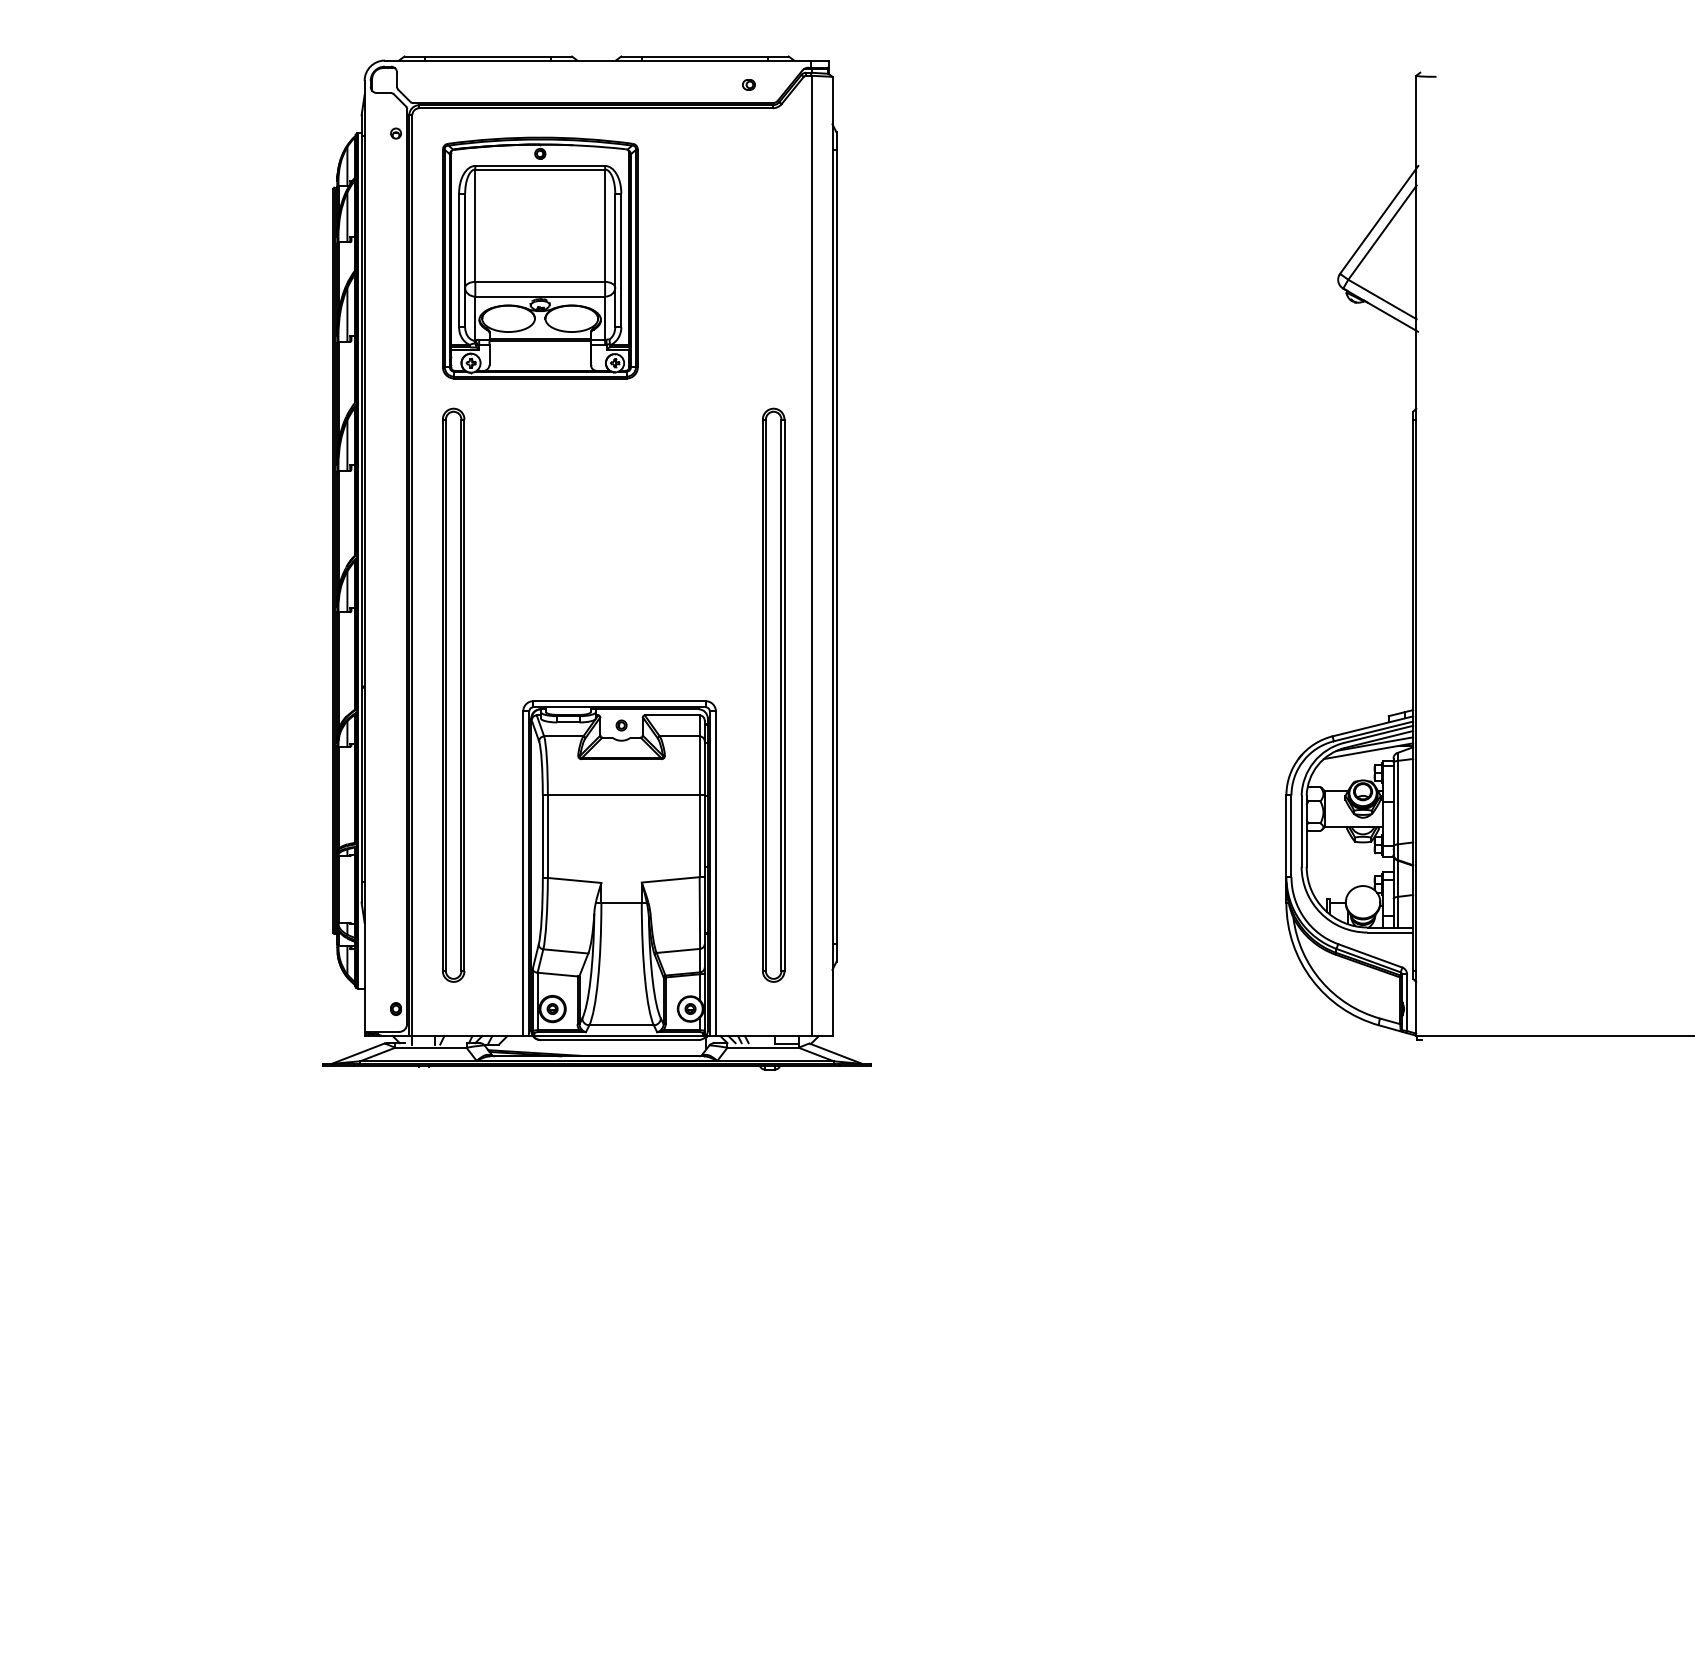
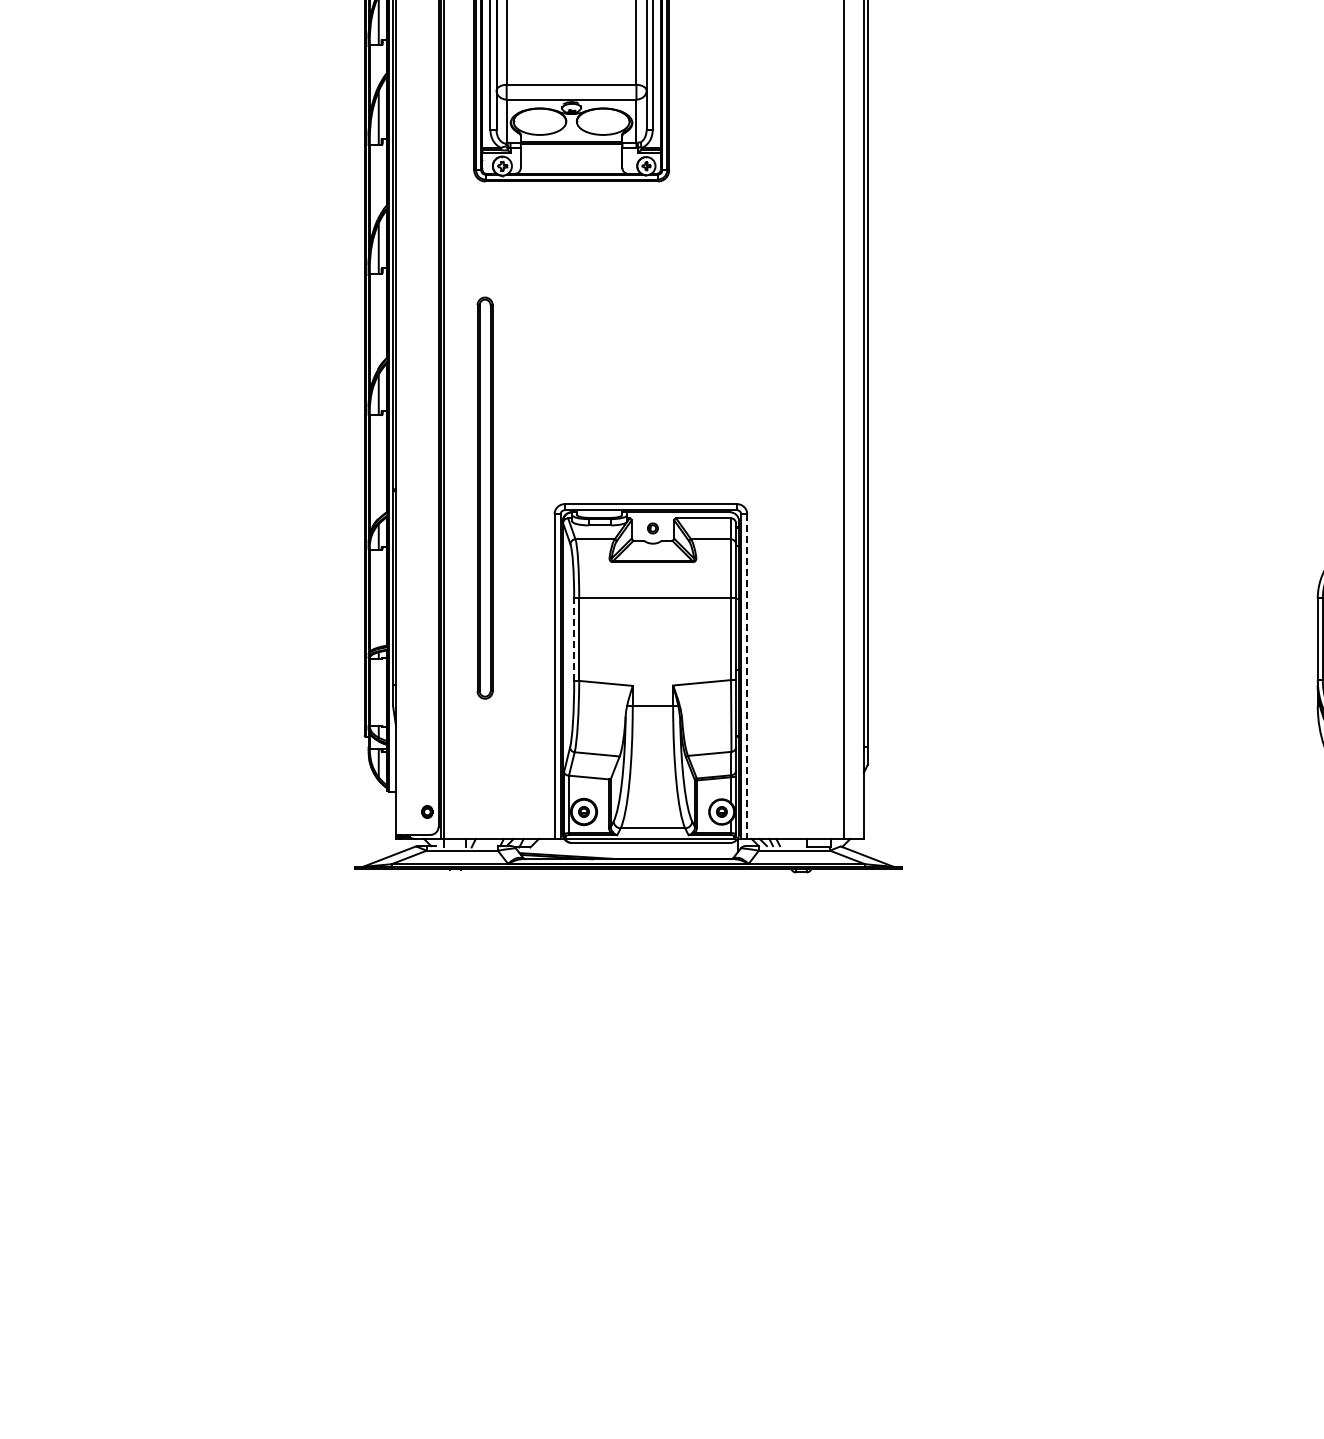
part: (453, 694) -> (484, 497), size x0.7
part: (773, 694) -> (804, 497), removed
line: (542, 836) -> (573, 639), solid -> dashed
line: (715, 874) -> (746, 677), solid -> dashed

